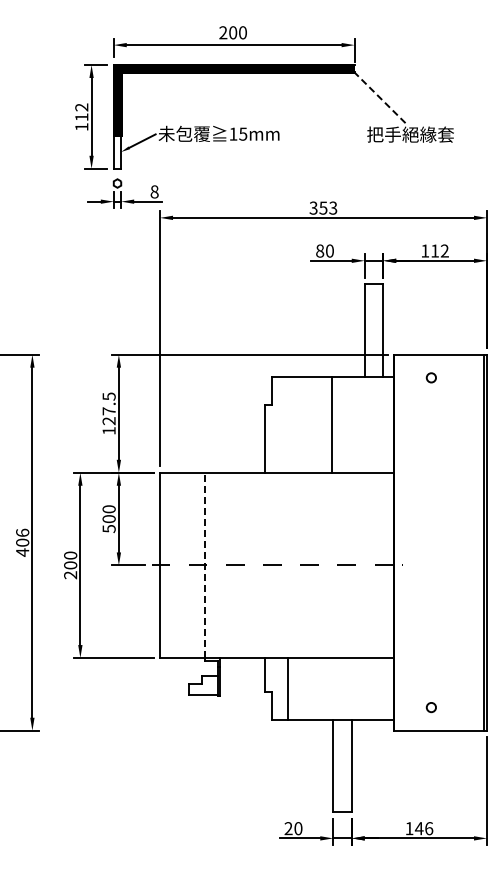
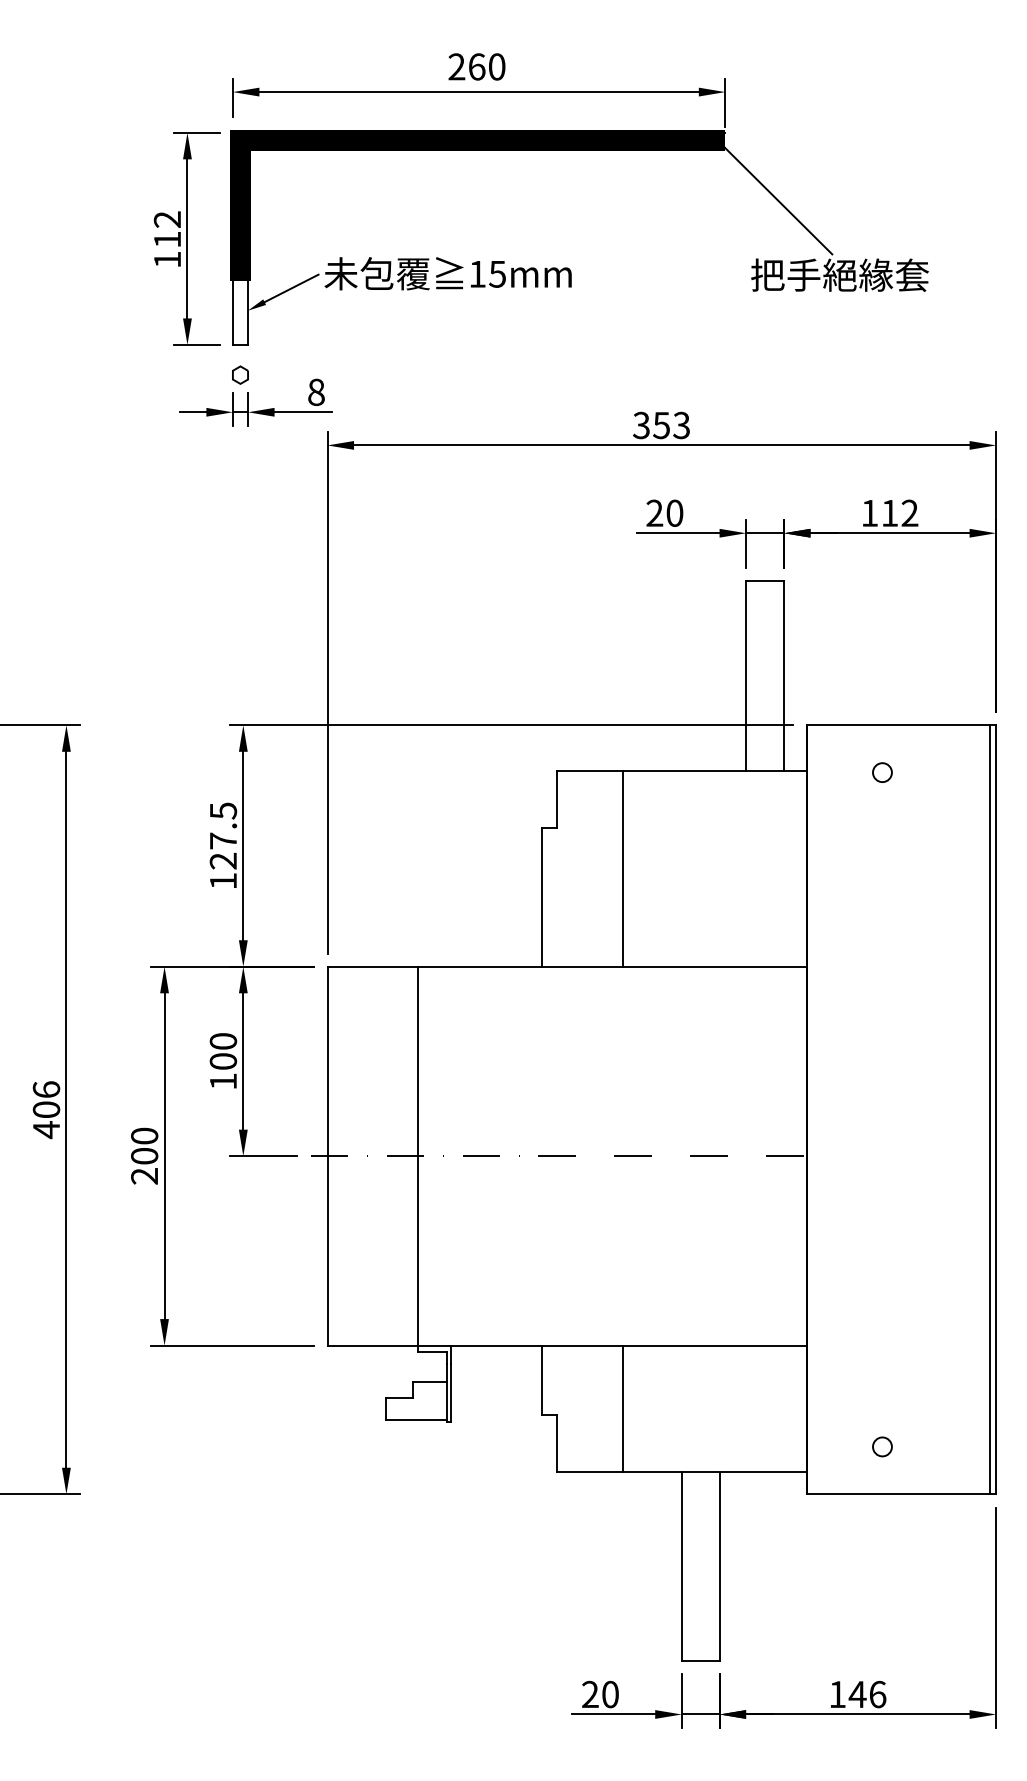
text: (233, 32) -> (477, 66), 200 -> 260
line: (380, 98) -> (778, 201), dashed -> solid
text: (320, 250) -> (655, 512), 80 -> 20
line: (331, 424) -> (622, 868), moved
text: (108, 529) -> (222, 1082), 500 -> 100
line: (204, 565) -> (418, 1156), dashed -> solid
line: (287, 688) -> (622, 1407), moved

